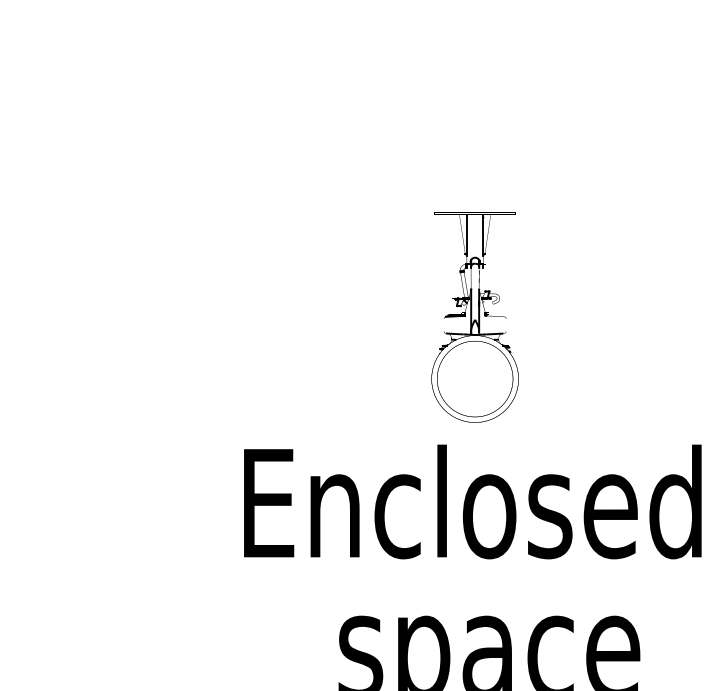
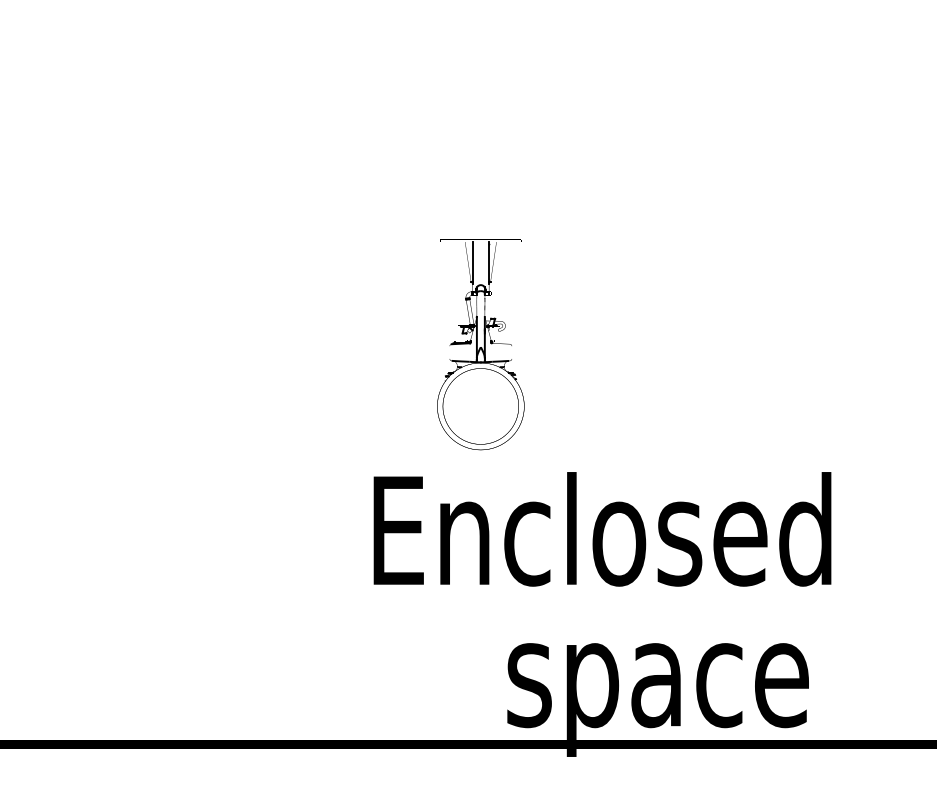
part: (474, 317) -> (480, 344), moved
text: (472, 502) -> (602, 529), moved

